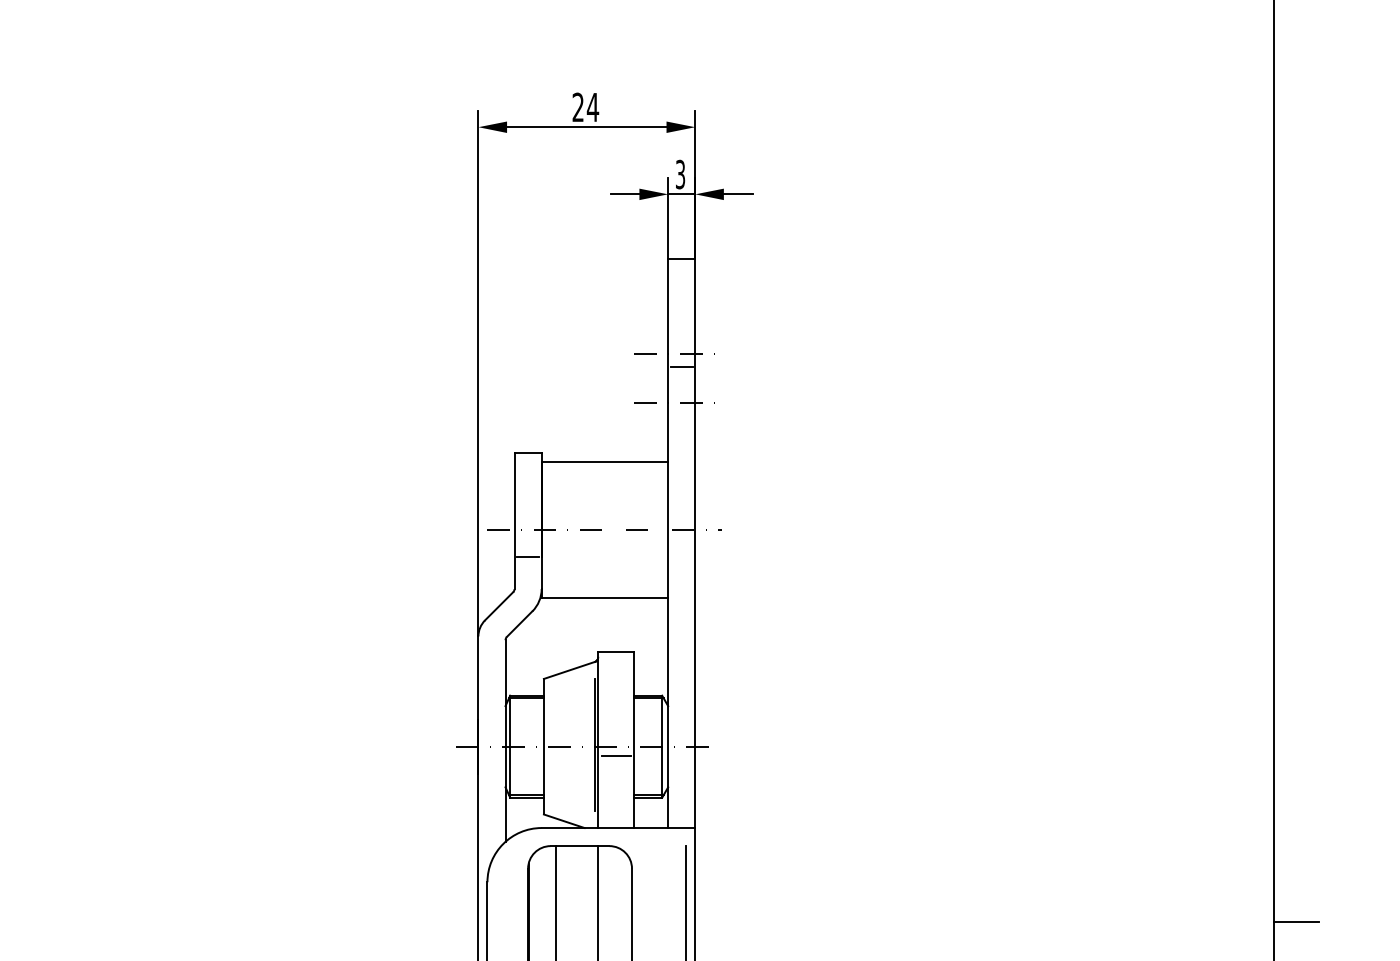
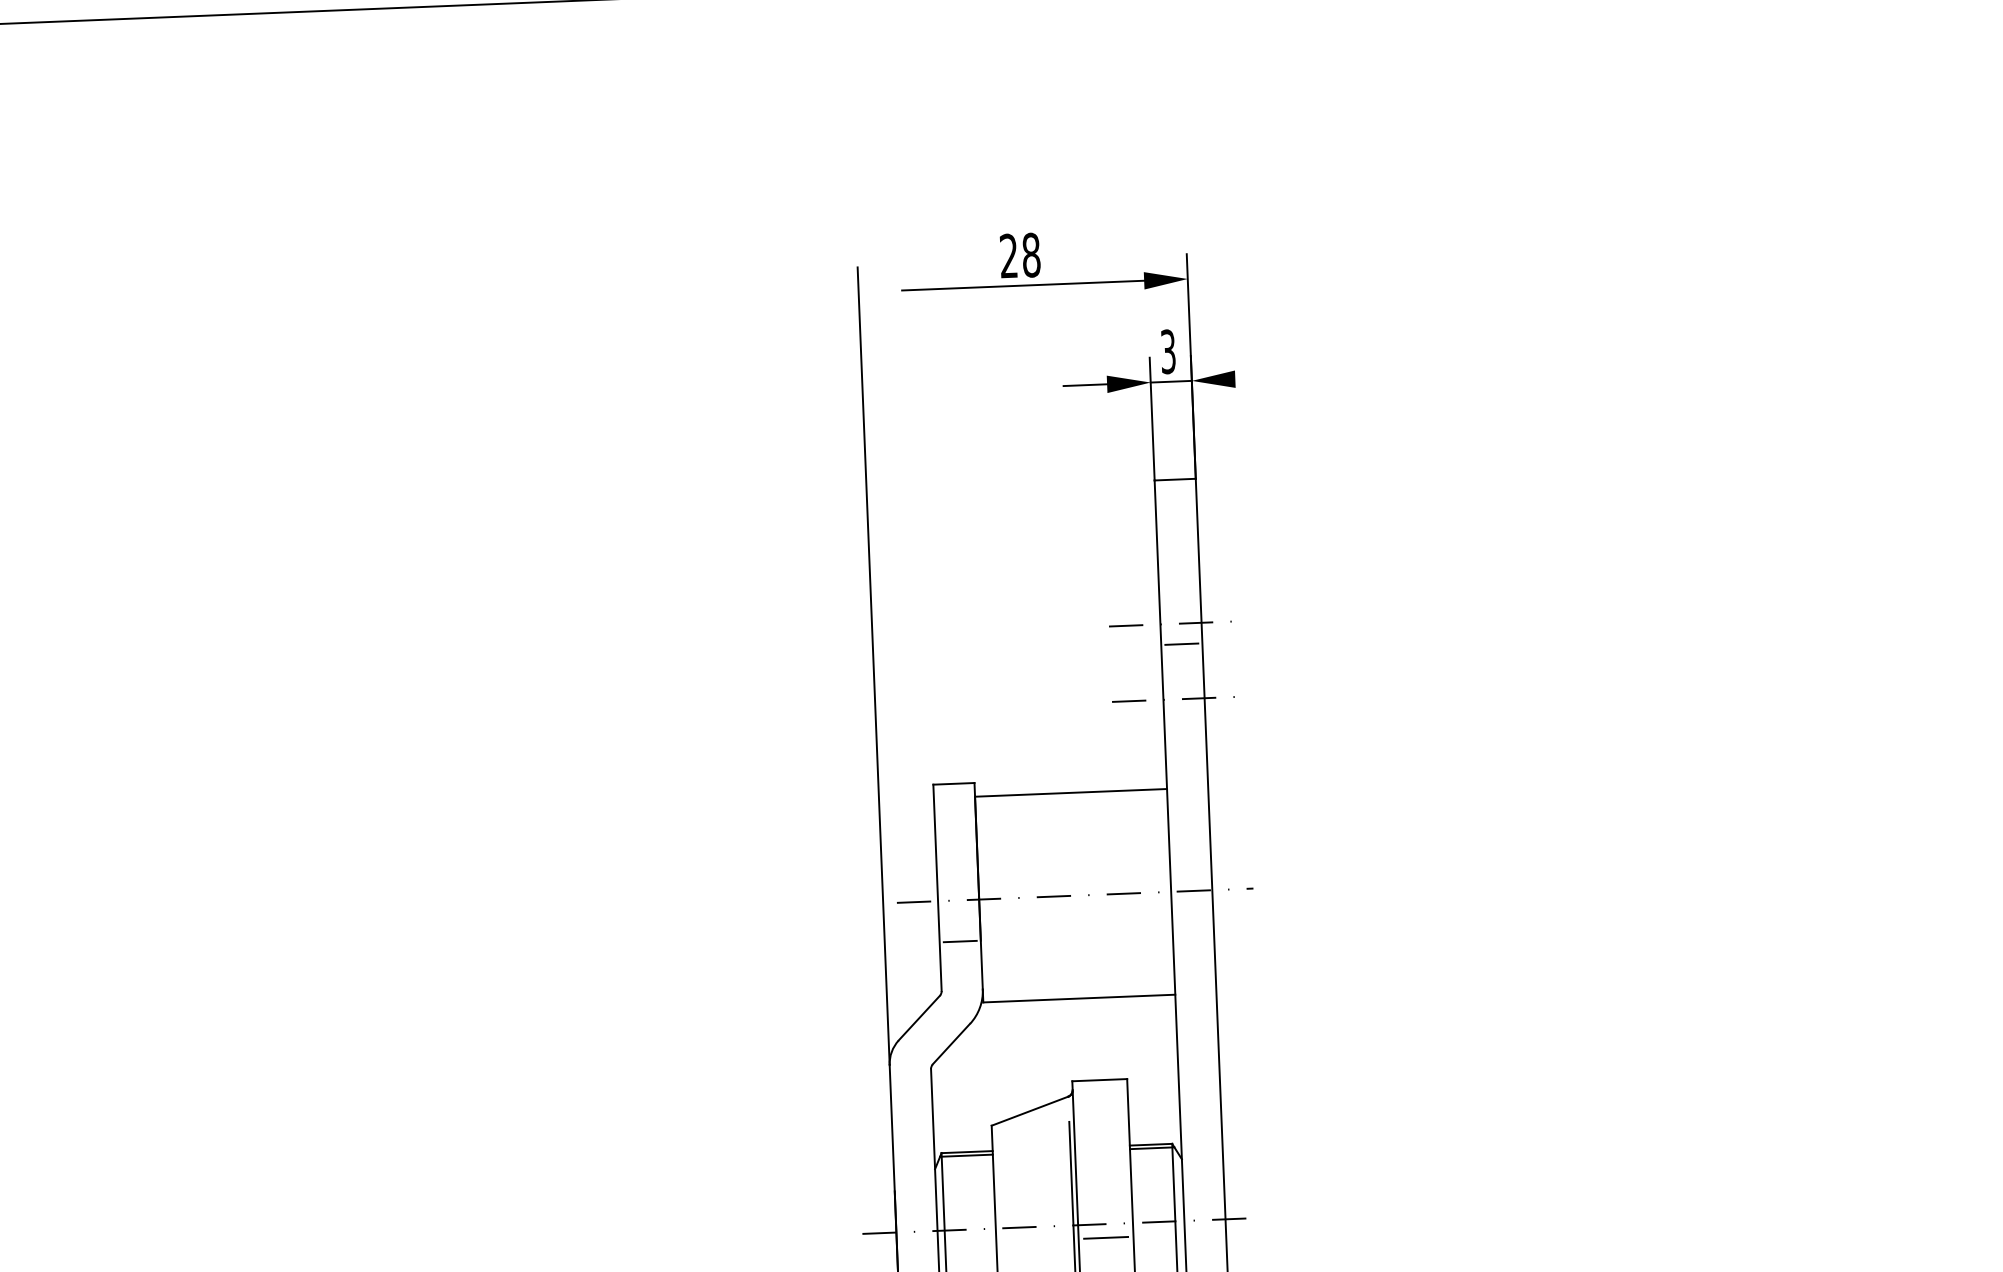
text: (592, 107) -> (1030, 255), 24 -> 28
fill: (492, 127) -> (880, 291), removed
line: (737, 194) -> (1255, 378), removed

